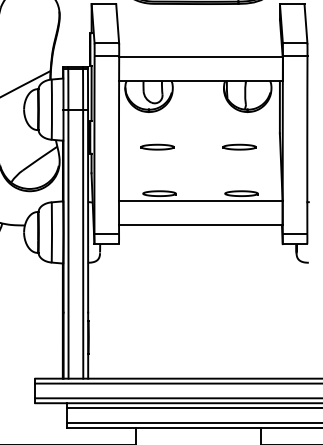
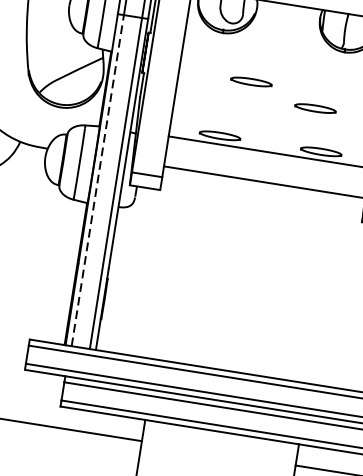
part: (157, 146) -> (251, 81), moved
part: (239, 146) -> (315, 107), moved
line: (68, 243) -> (98, 179), solid -> dashed

